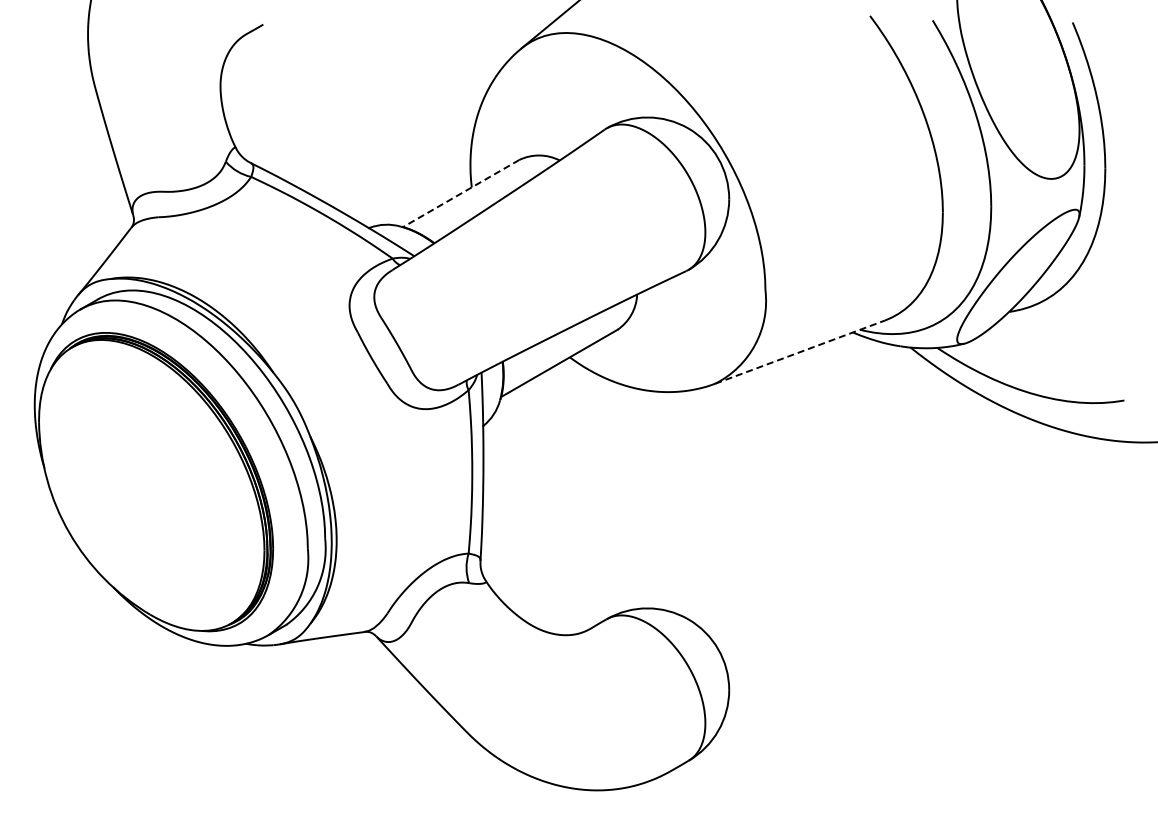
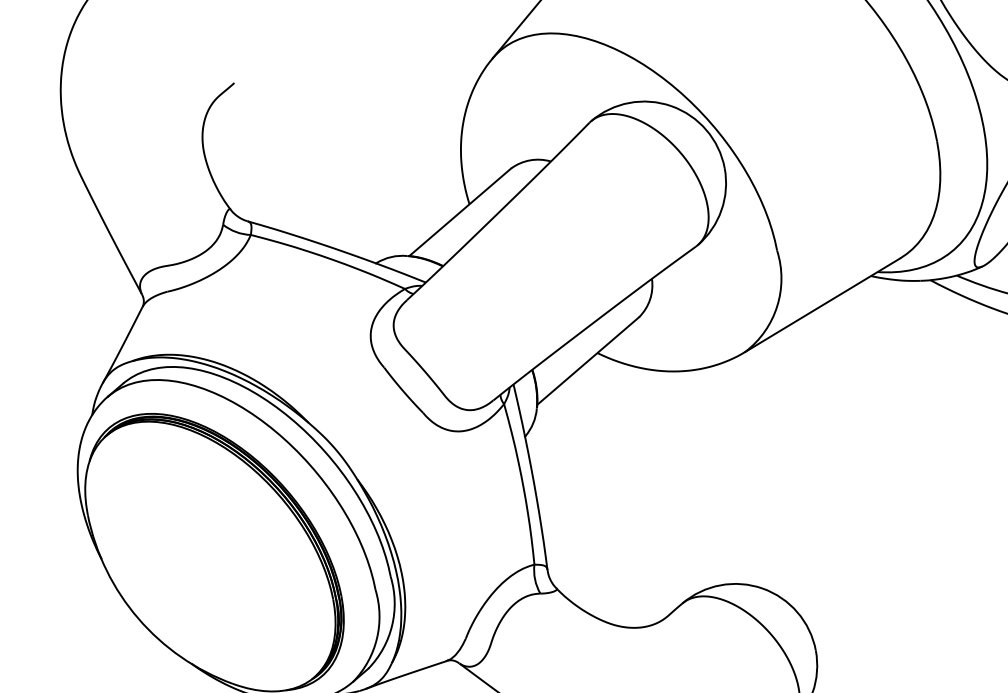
line: (460, 193) -> (459, 212), dashed -> solid
line: (800, 352) -> (823, 305), dashed -> solid

